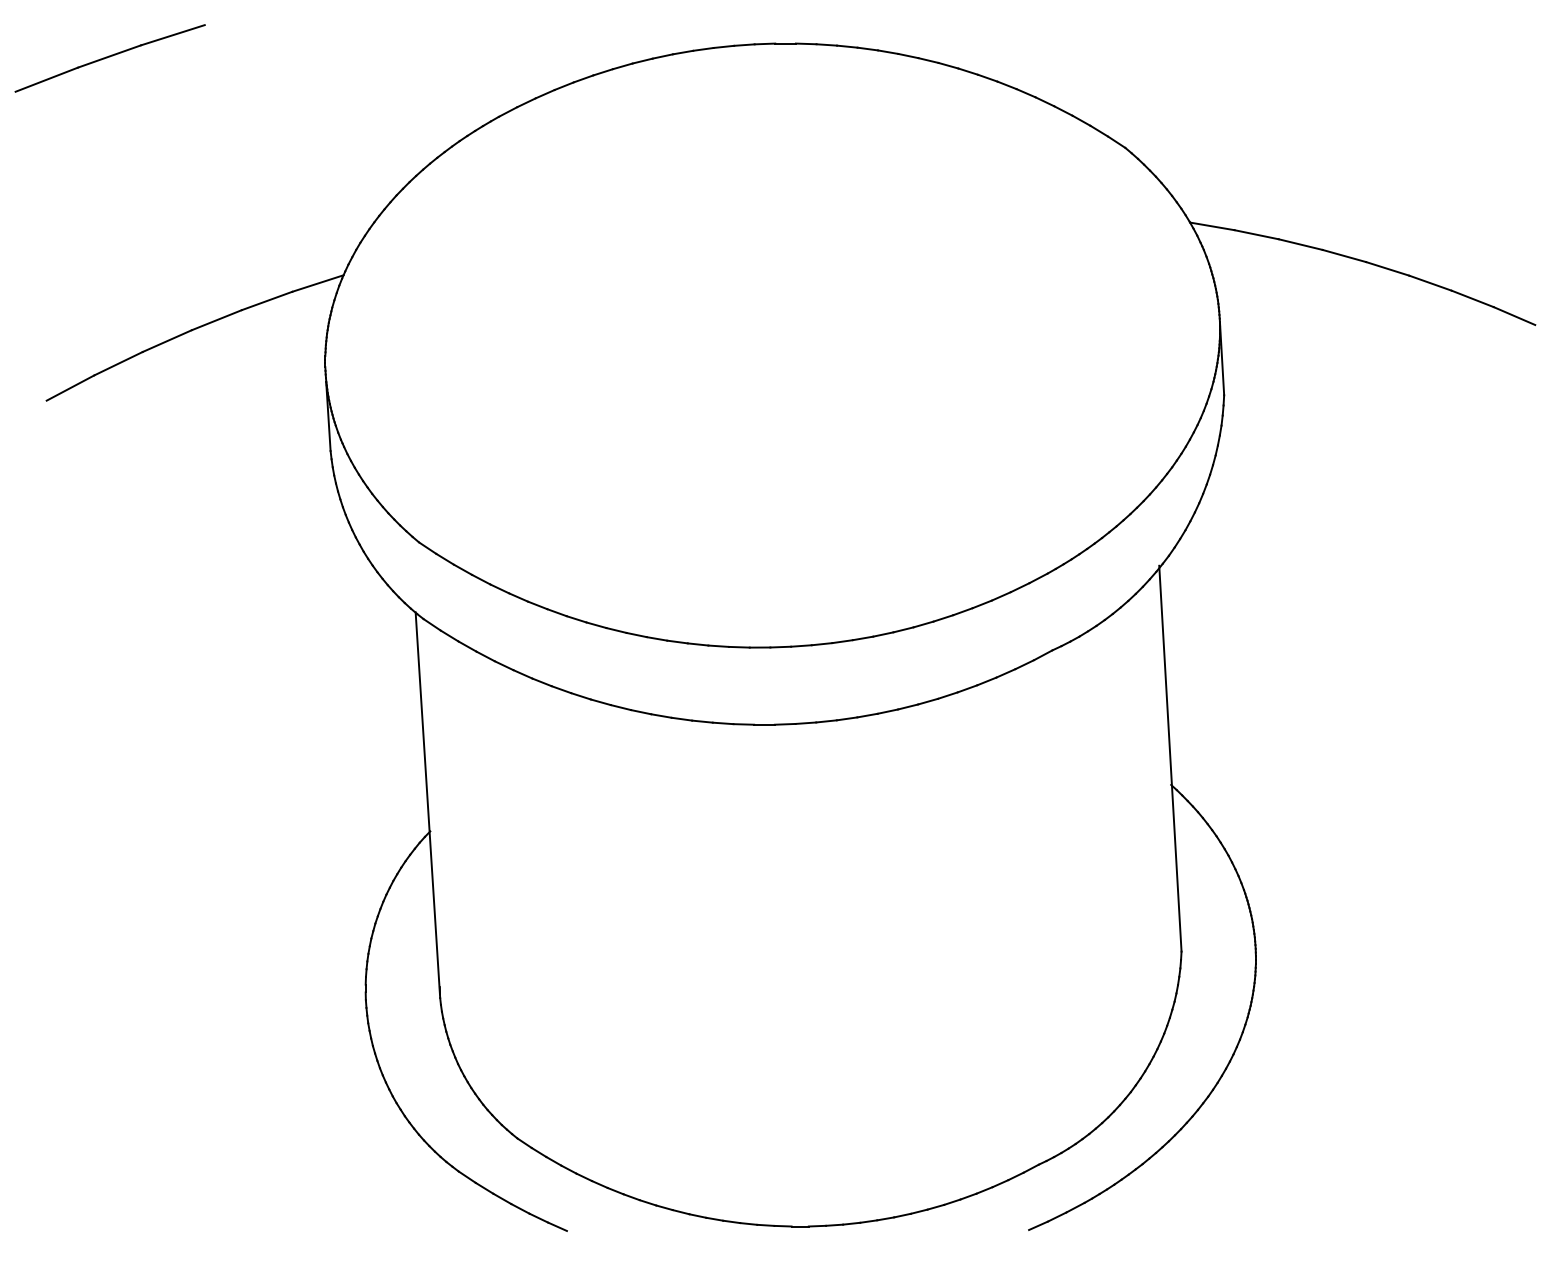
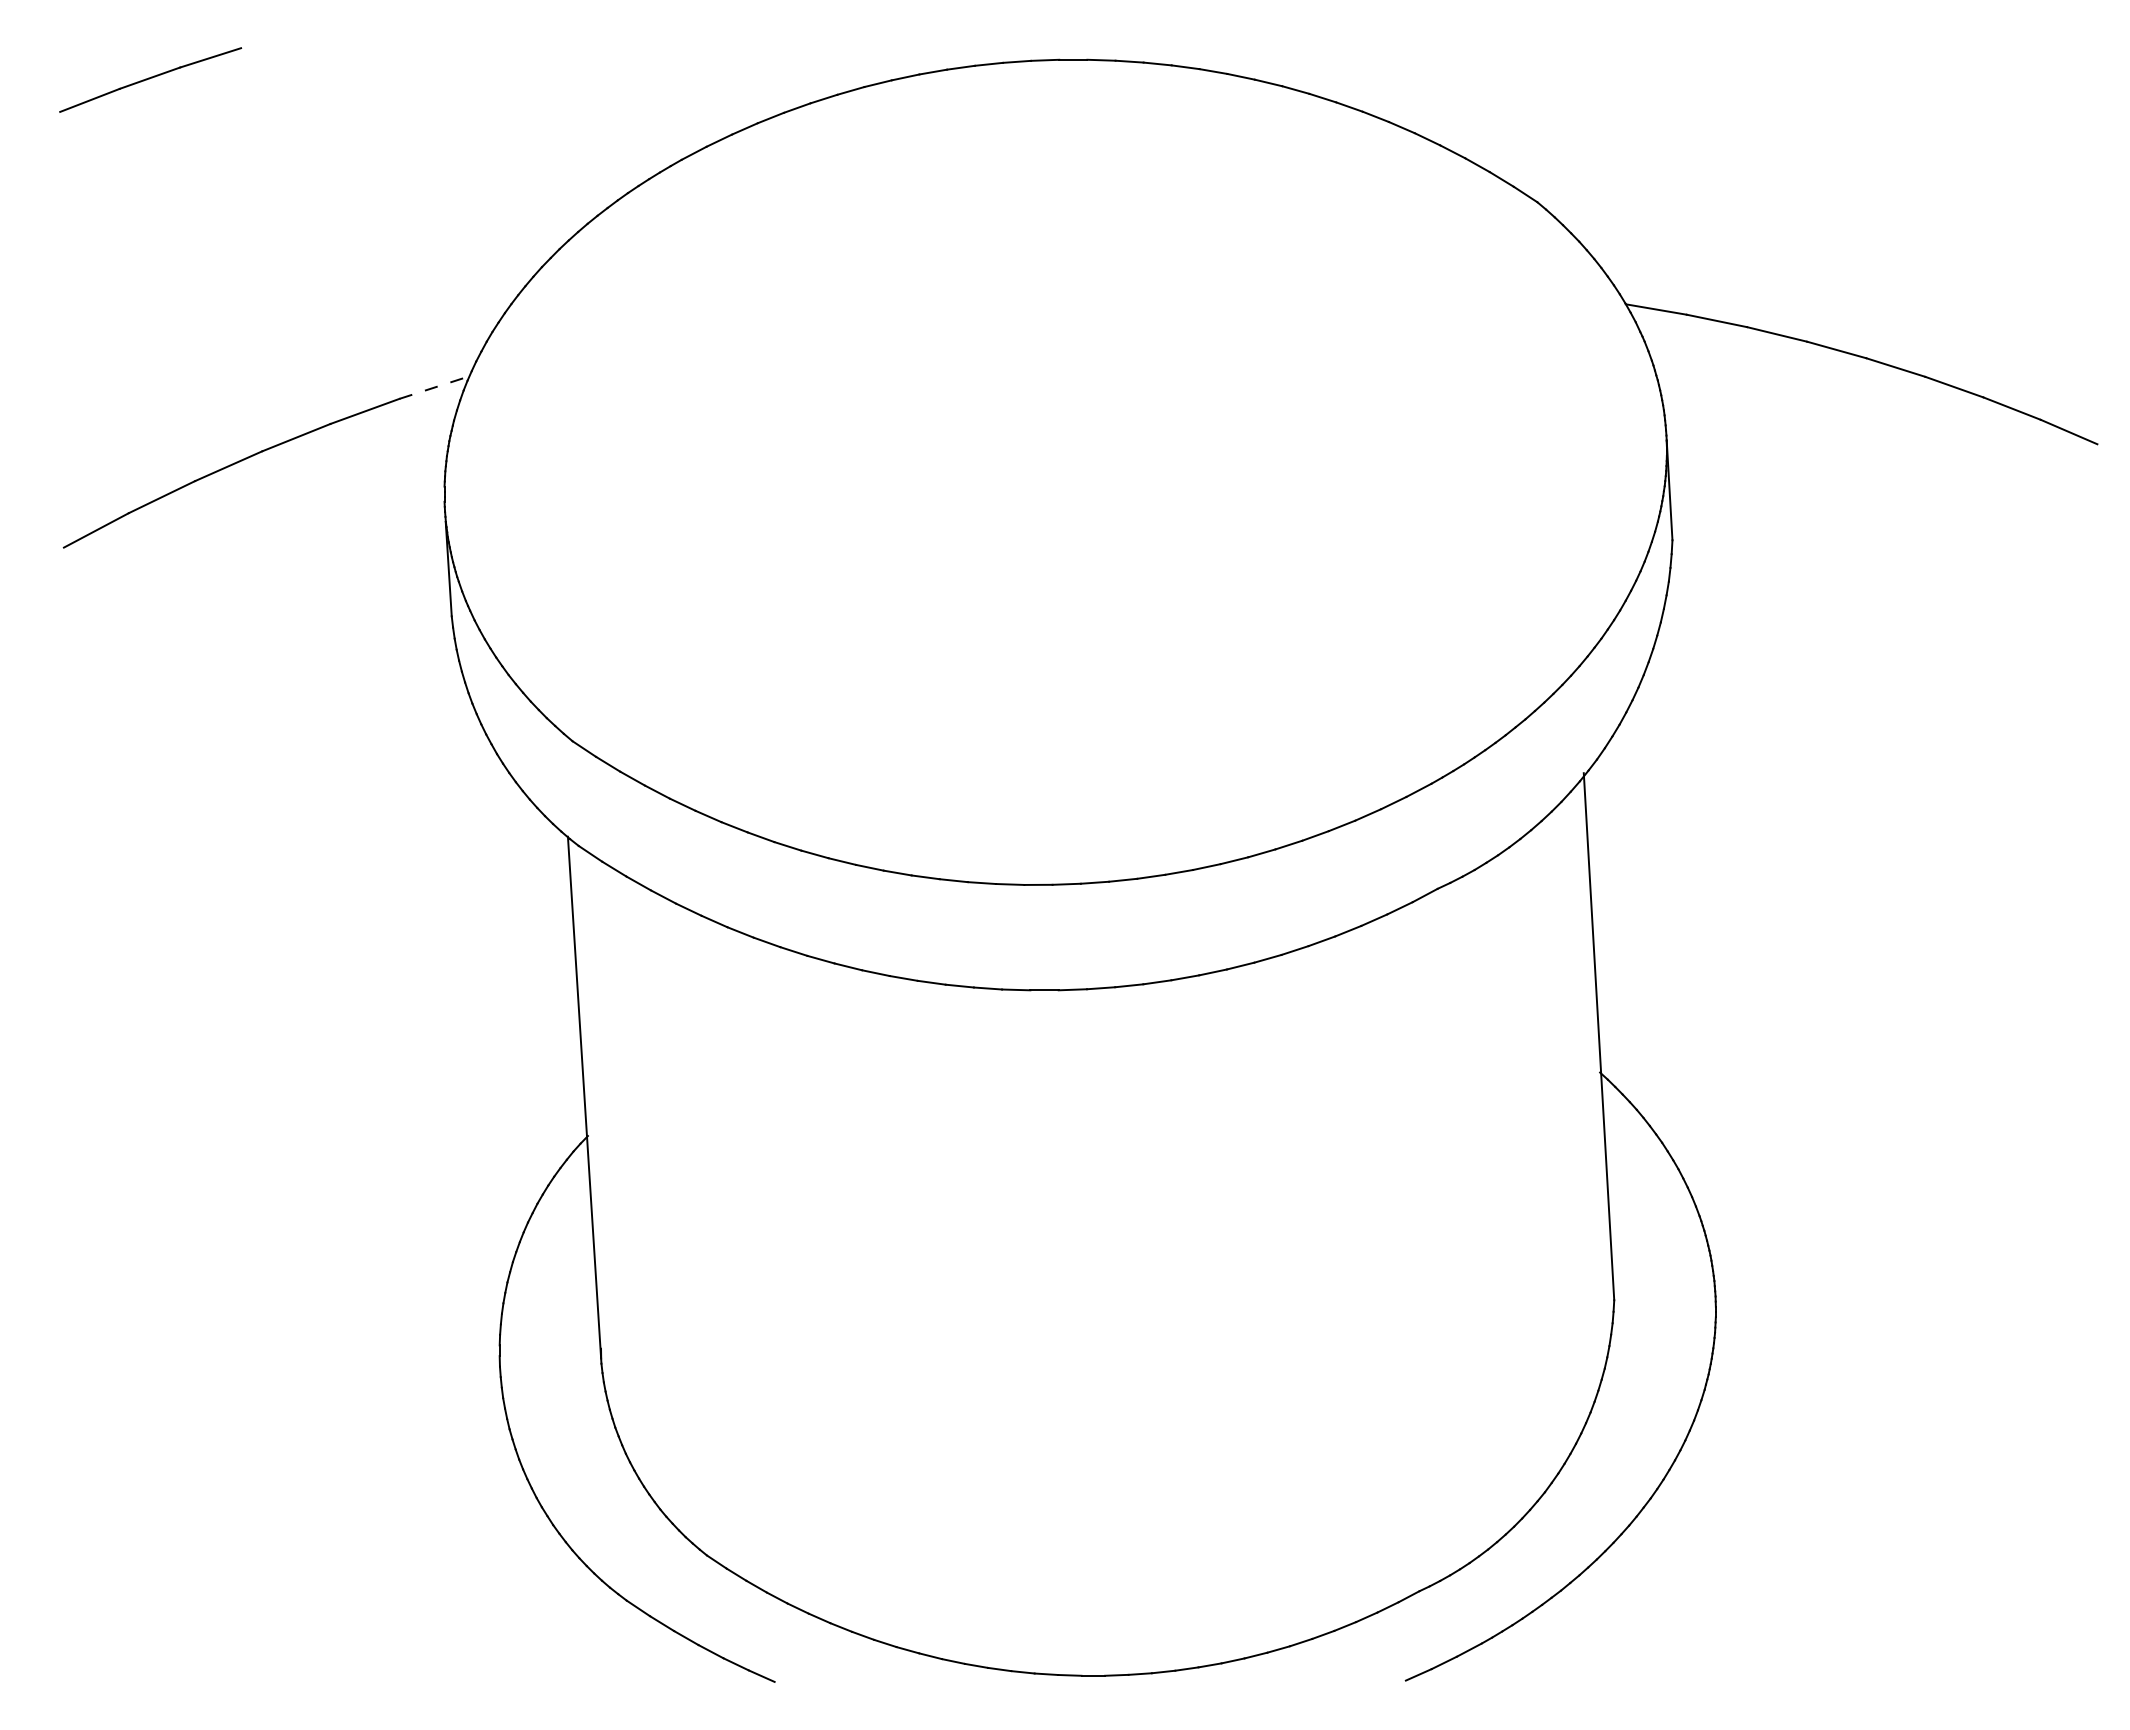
part: (110, 58) -> (150, 79), size x0.7
line: (317, 283) -> (434, 387), solid -> dashed

